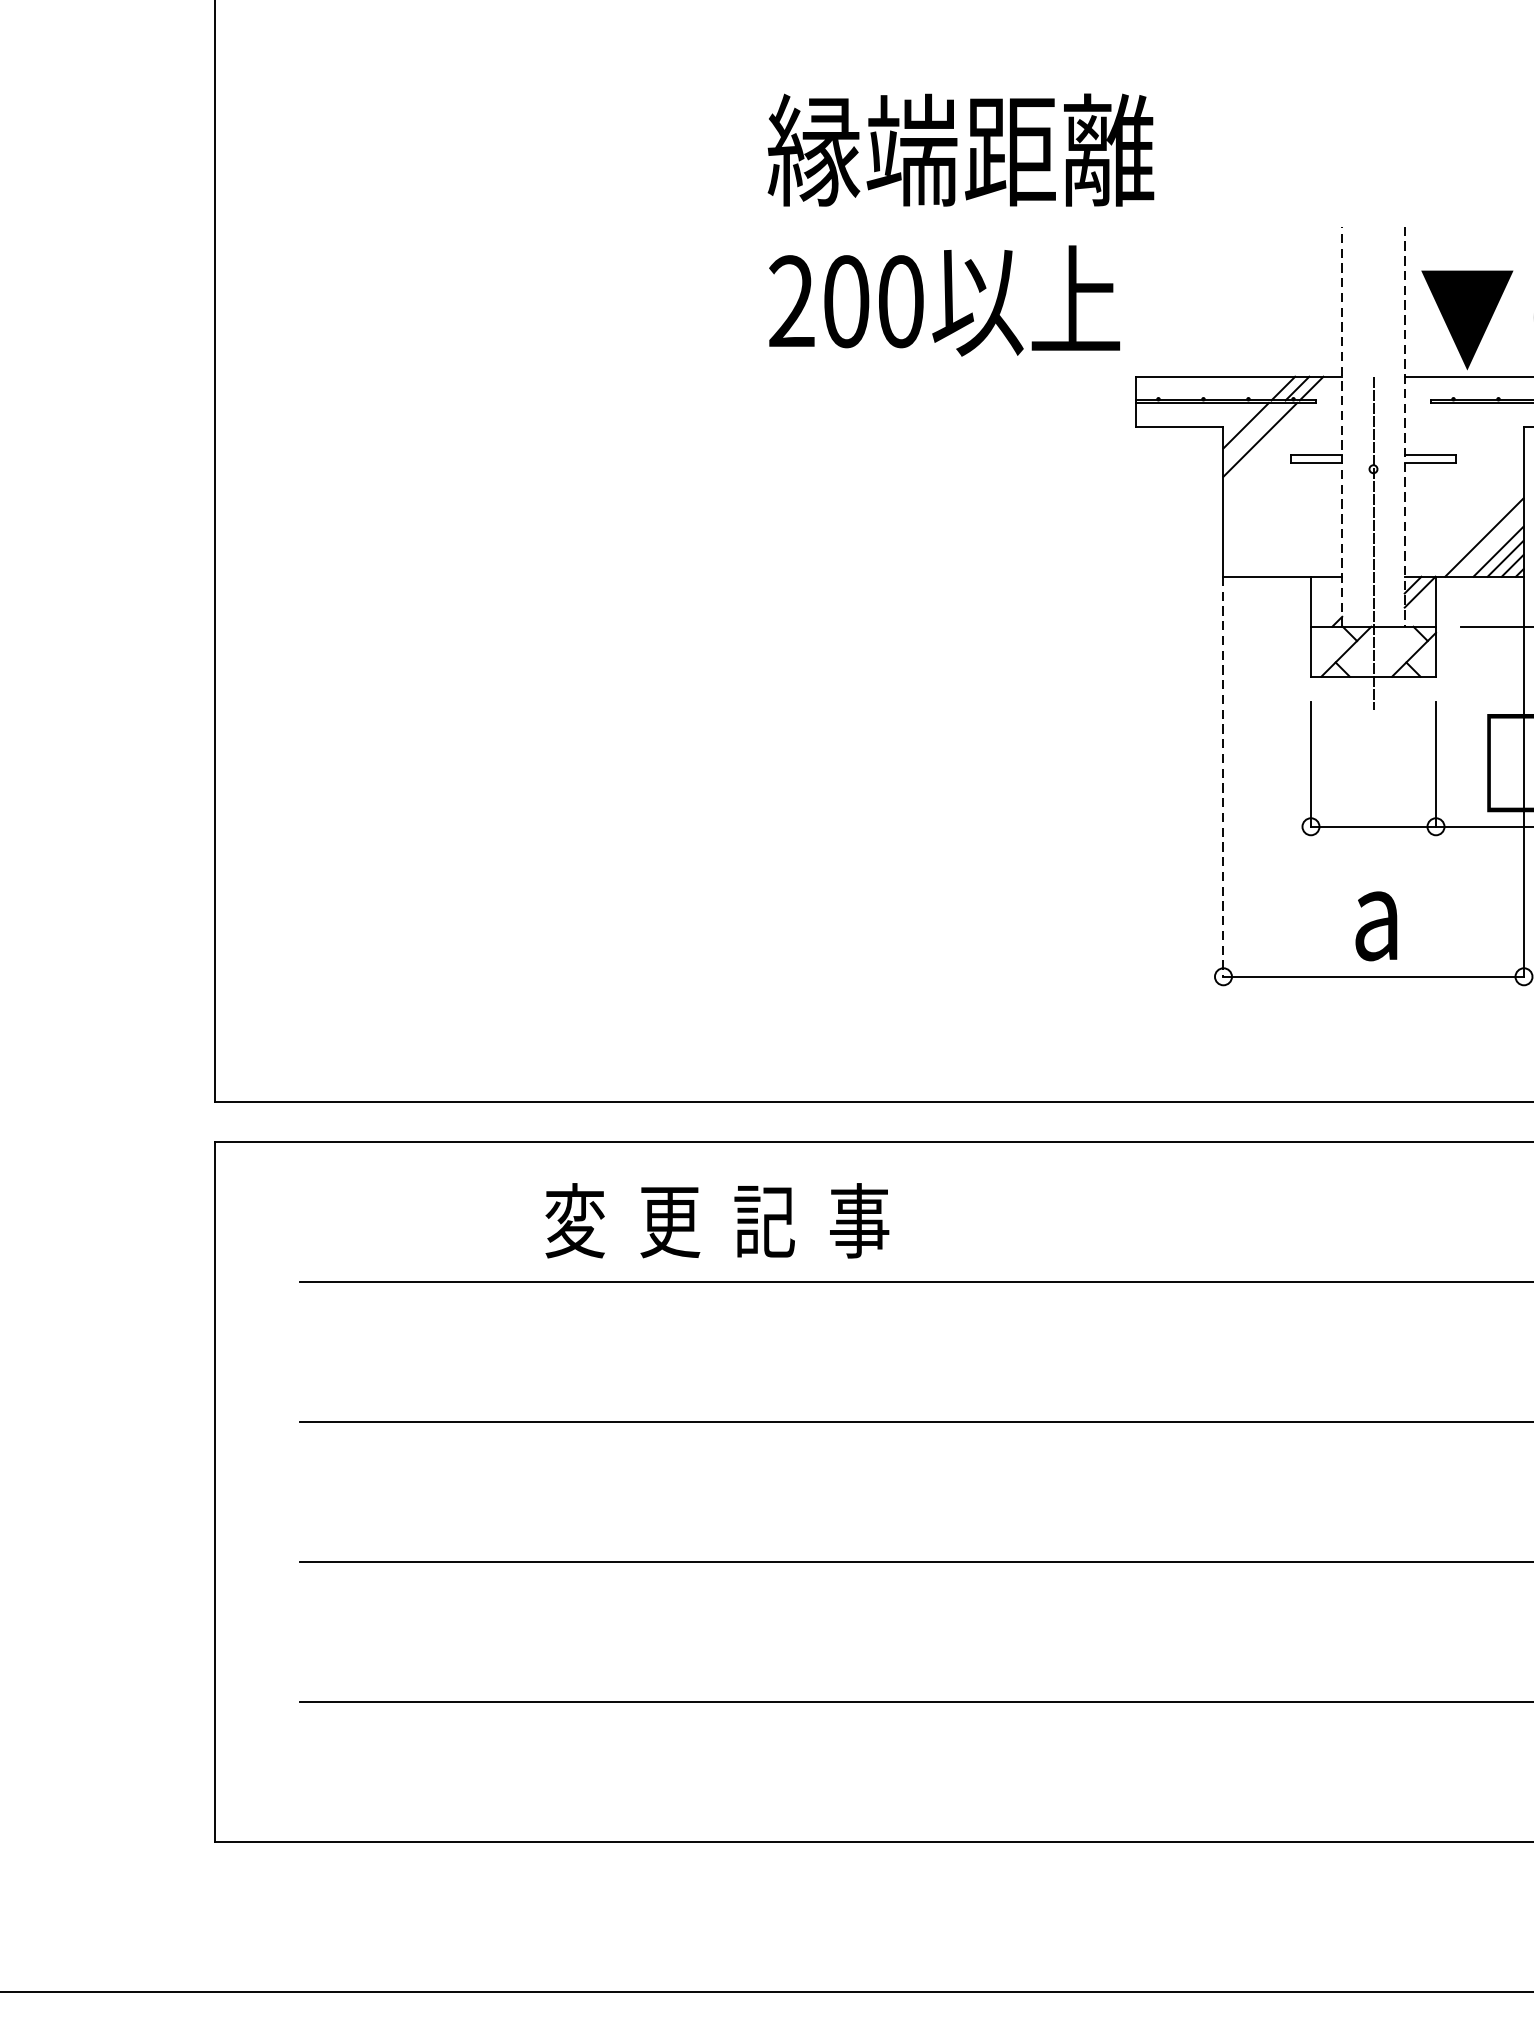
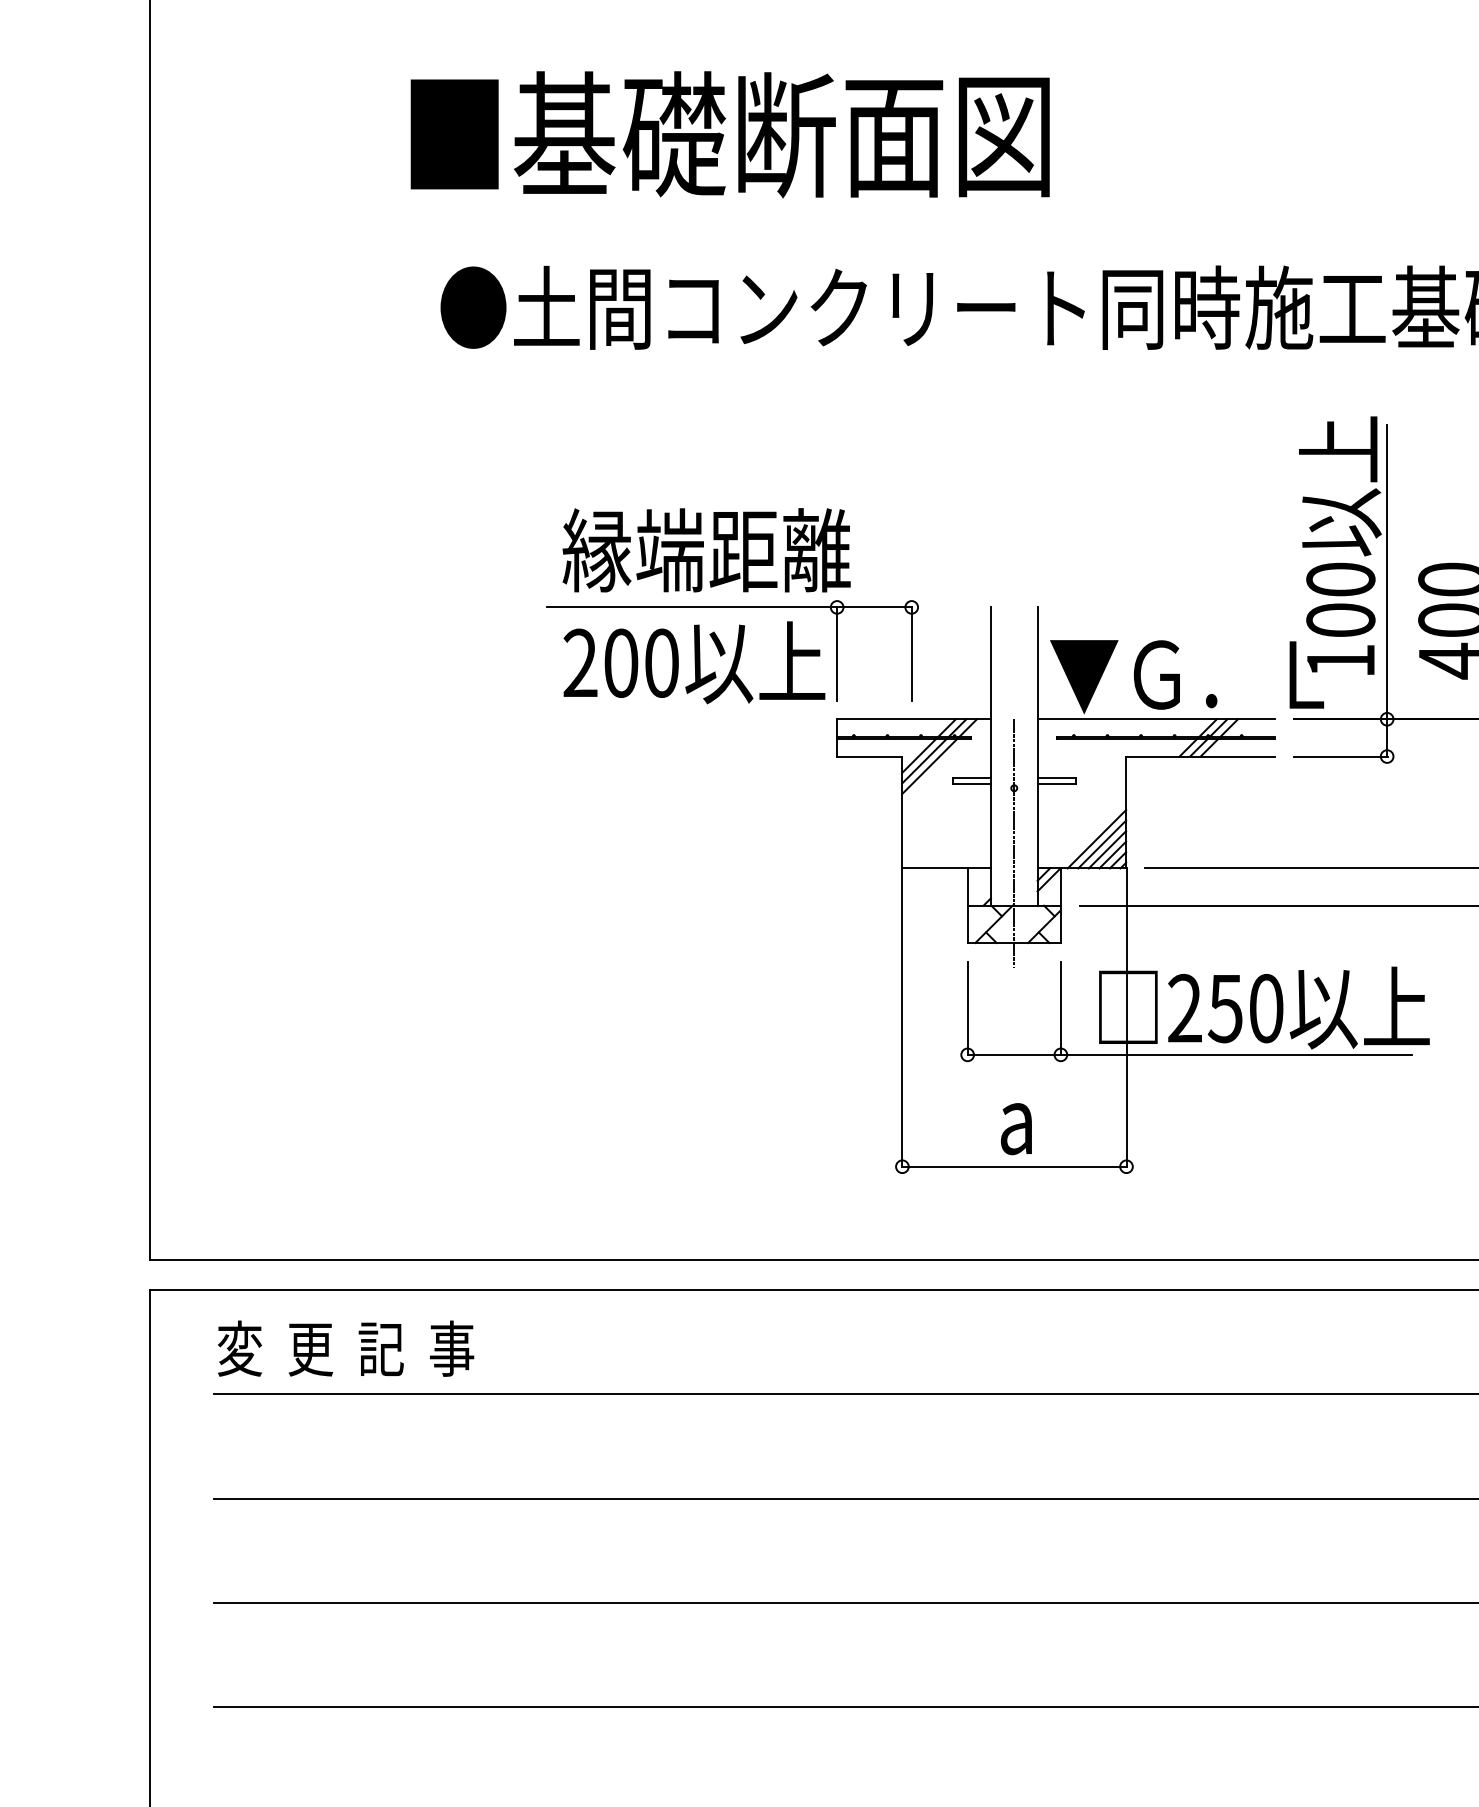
part: (995, 226) -> (732, 607), added
line: (1341, 426) -> (990, 756), dashed -> solid
line: (1404, 427) -> (1037, 757), dashed -> solid
line: (1253, 432) -> (924, 760), added
line: (1491, 544) -> (1102, 844), added
line: (1223, 777) -> (902, 1018), dashed -> solid
text: (718, 1220) -> (346, 1348), moved

